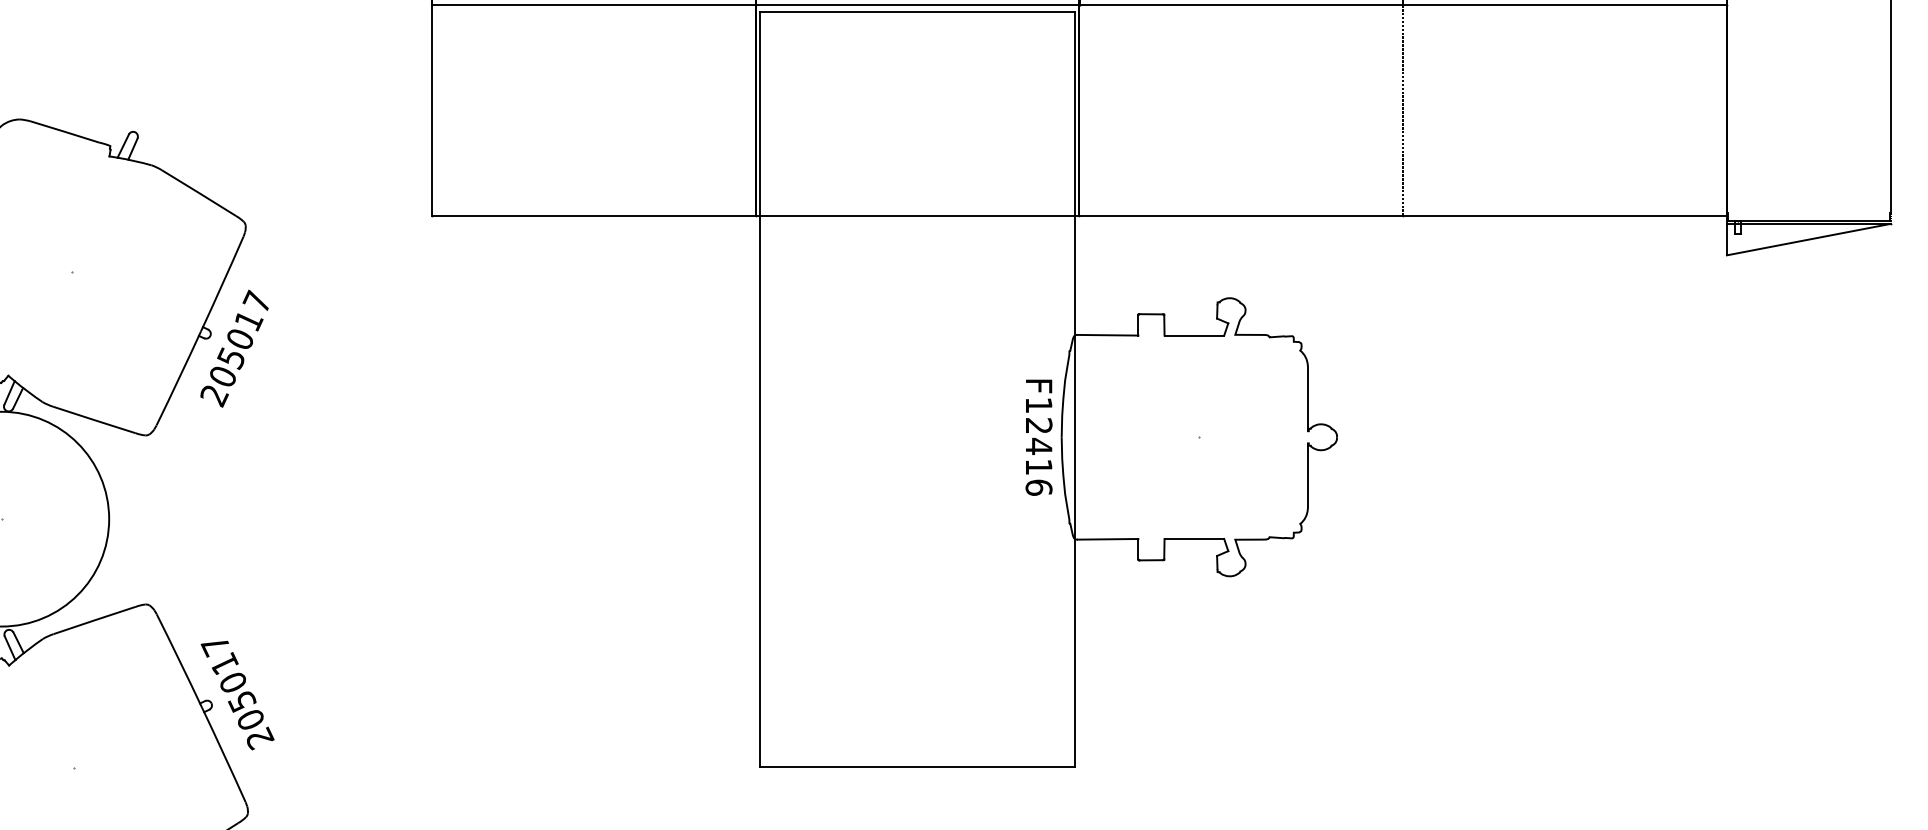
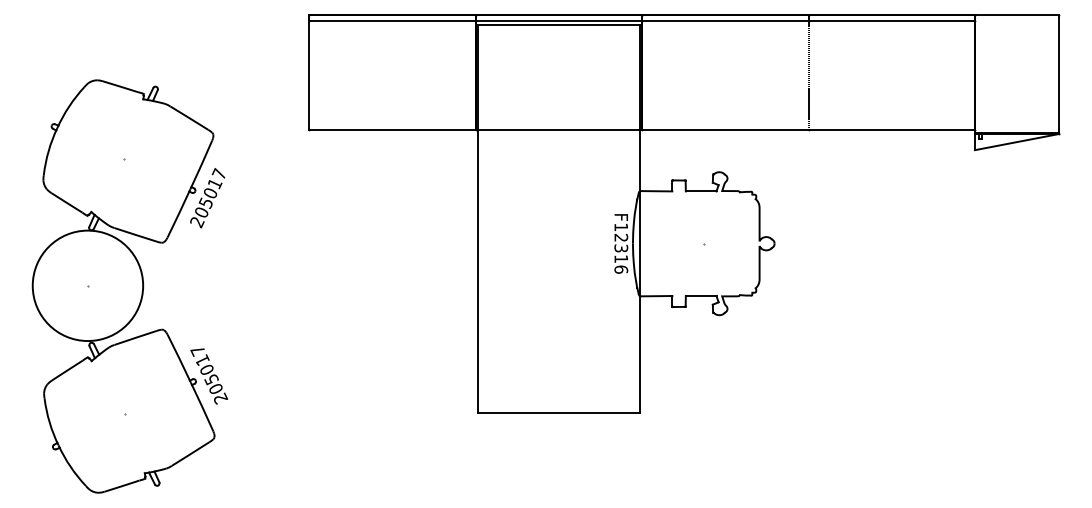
text: (1039, 446) -> (621, 248), F12416 -> F12316

